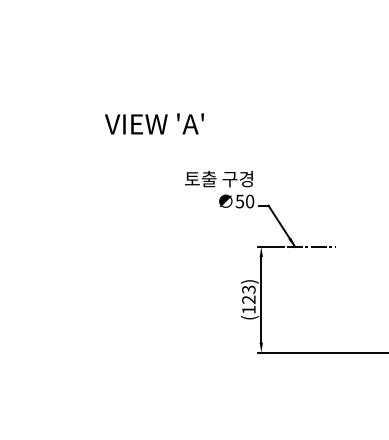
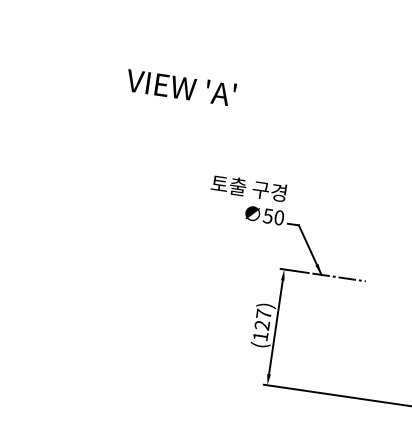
text: (154, 123) -> (181, 87), moved
text: (248, 289) -> (263, 314), (123) -> (127)

